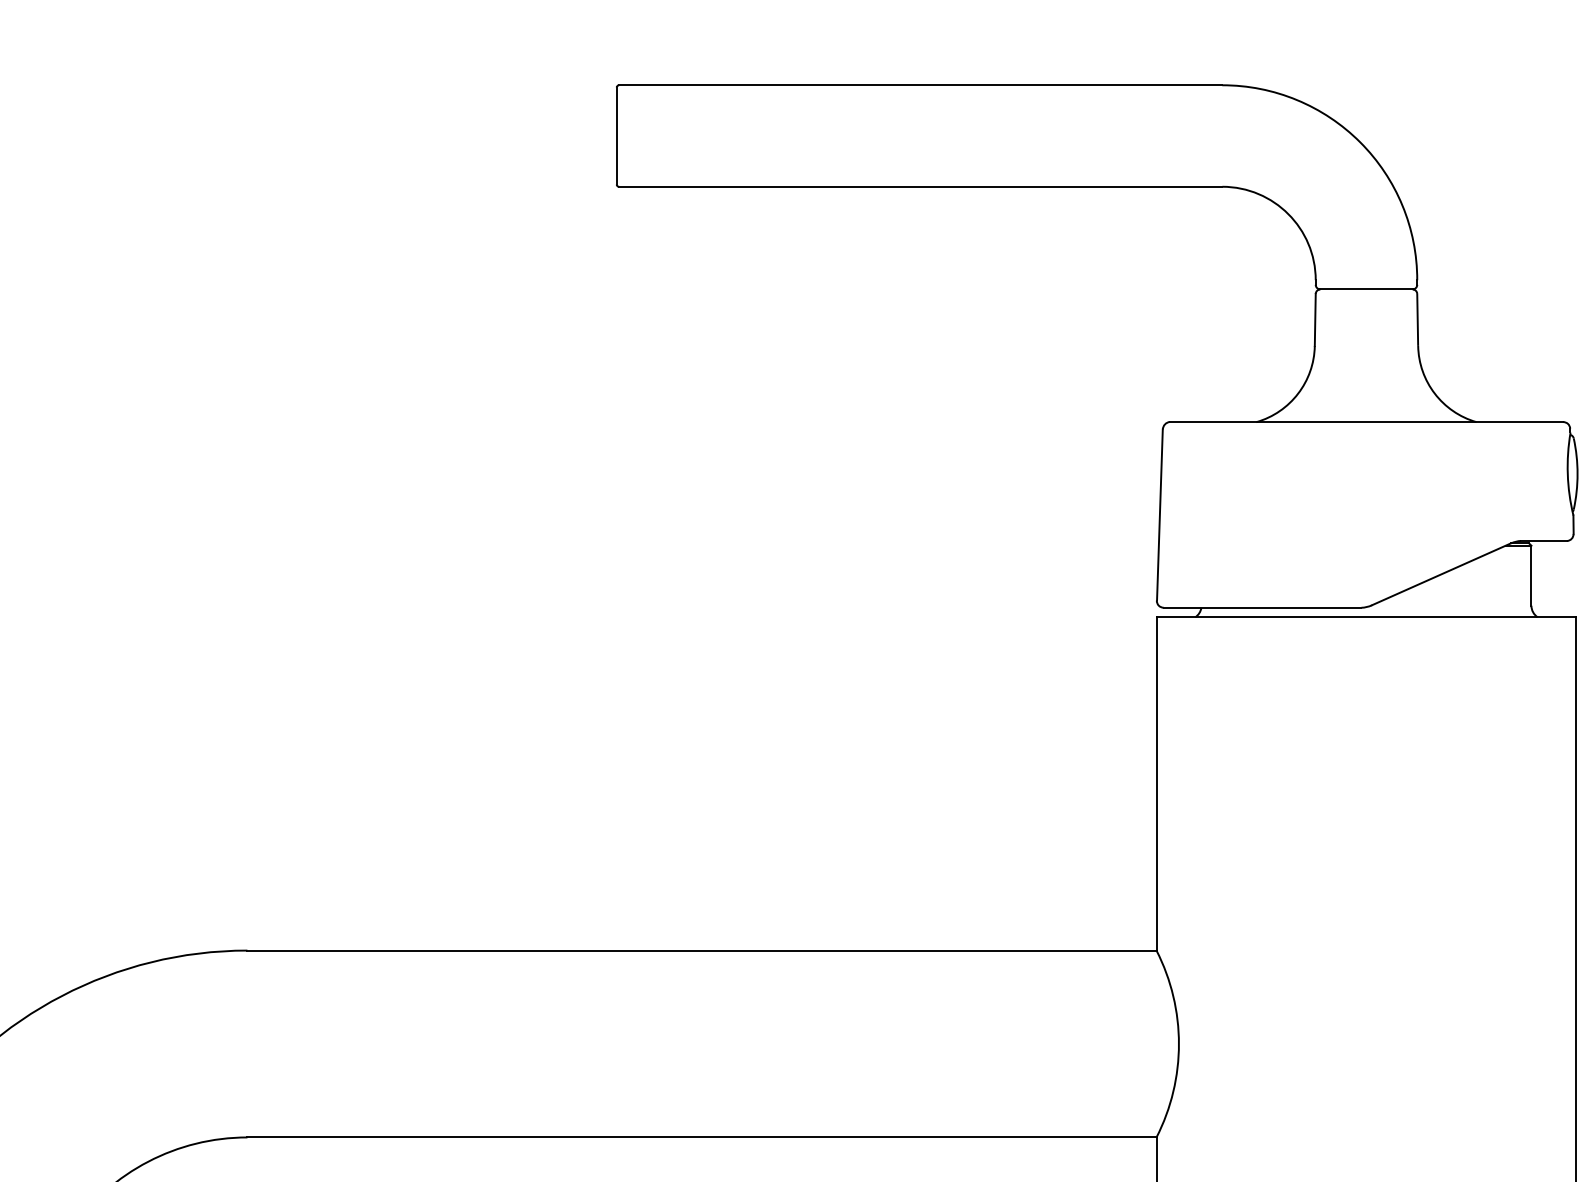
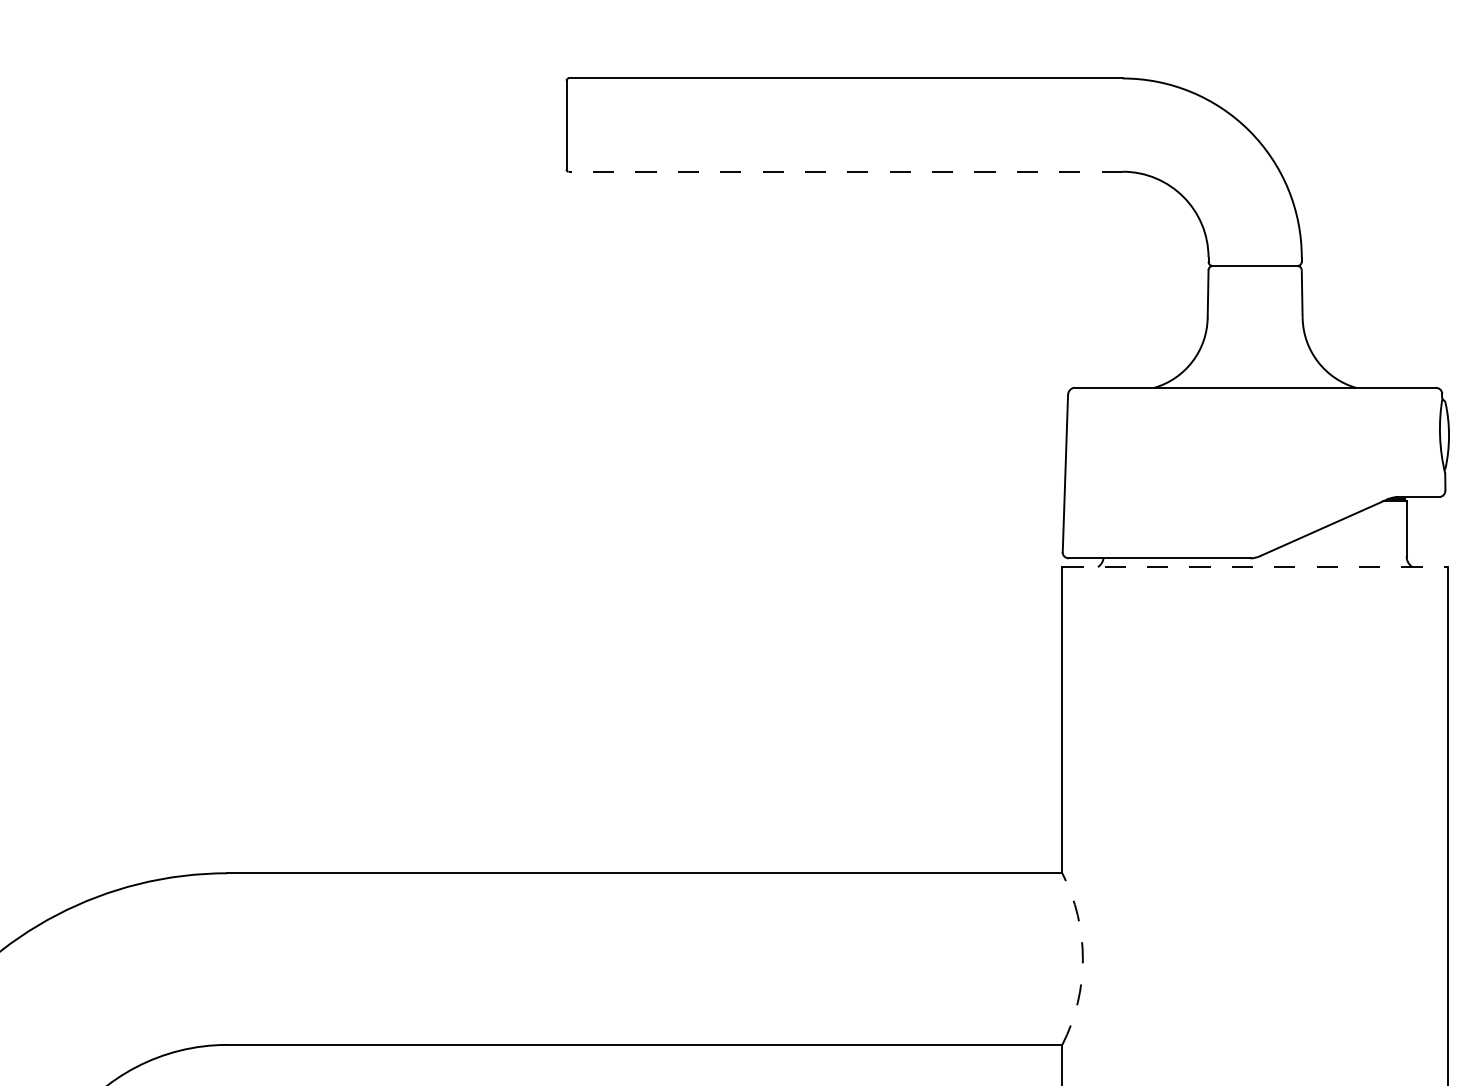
line: (920, 186) -> (845, 171), solid -> dashed
line: (1366, 617) -> (1255, 567), solid -> dashed
arc: (1178, 1044) -> (1082, 959), solid -> dashed

